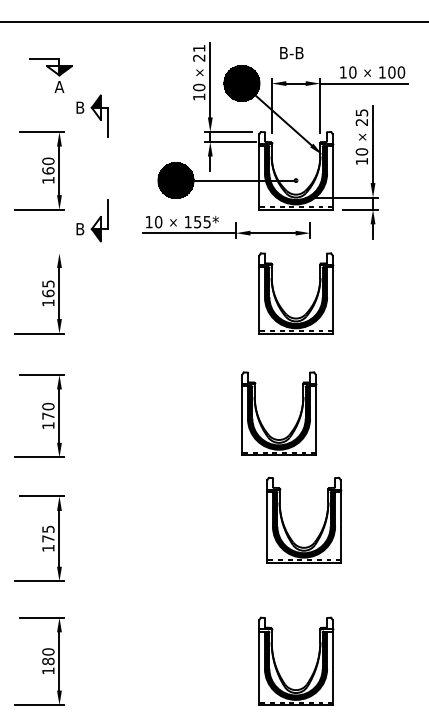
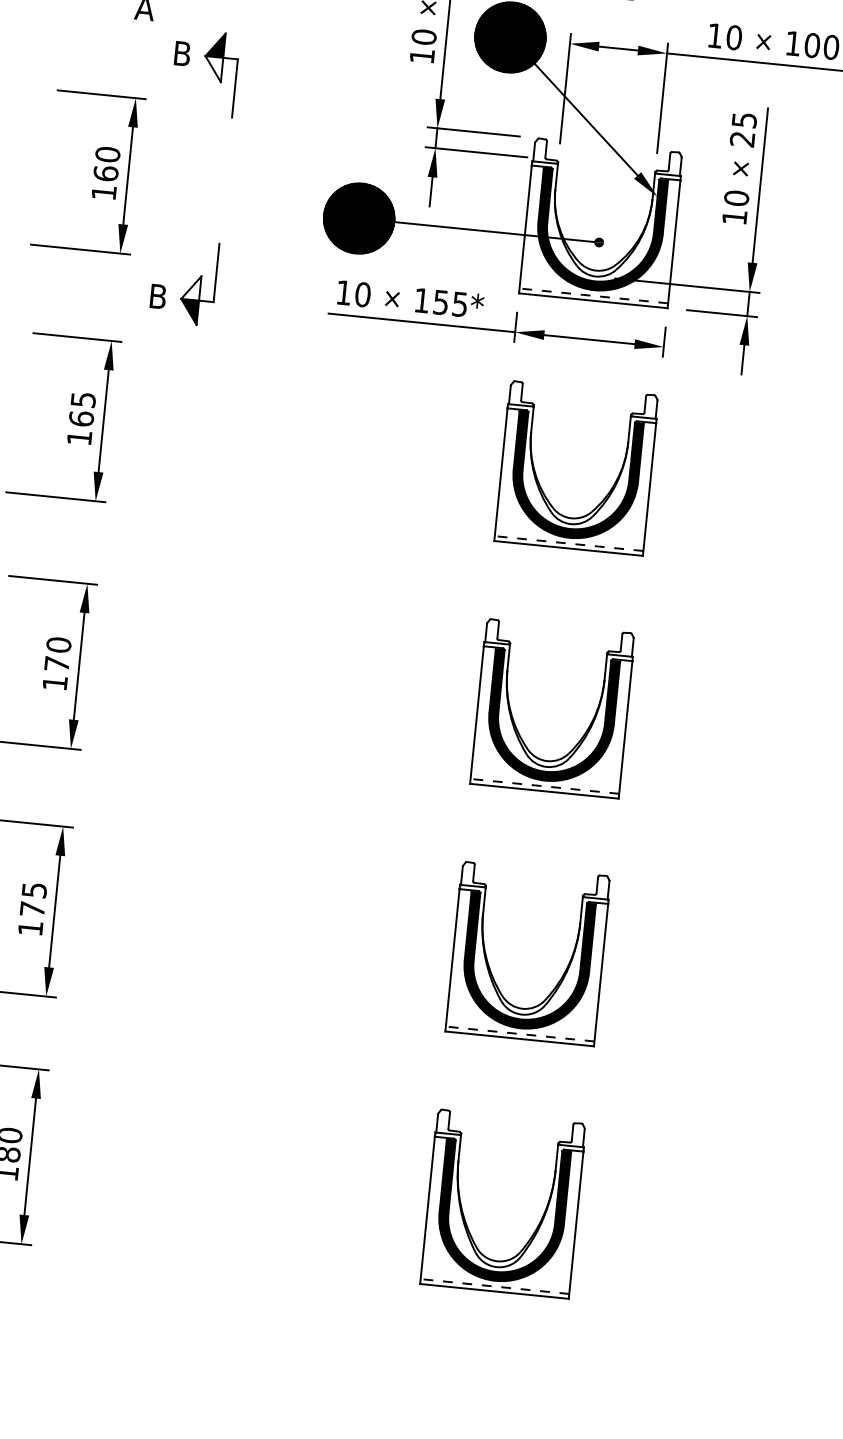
part: (226, 227) -> (497, 319), moved
line: (42, 253) -> (77, 337), added
part: (297, 419) -> (588, 723), moved
part: (321, 528) -> (561, 973), moved

